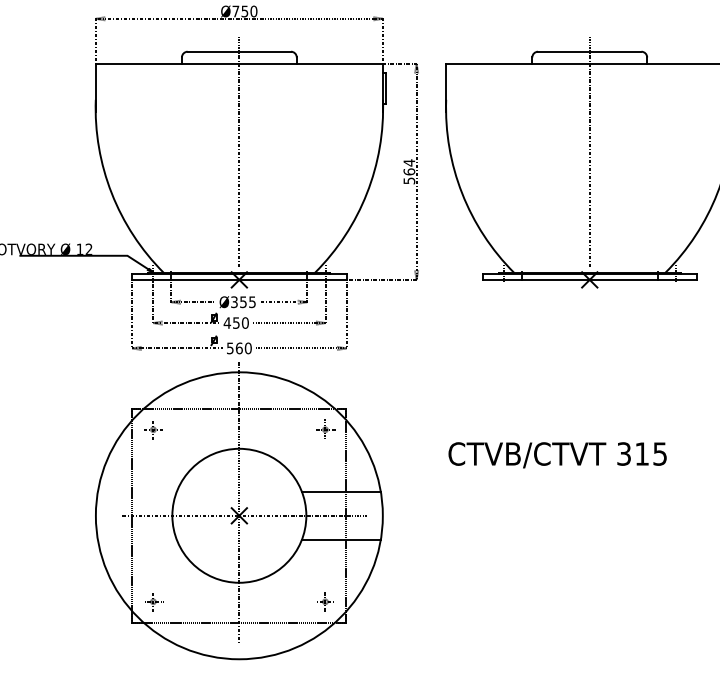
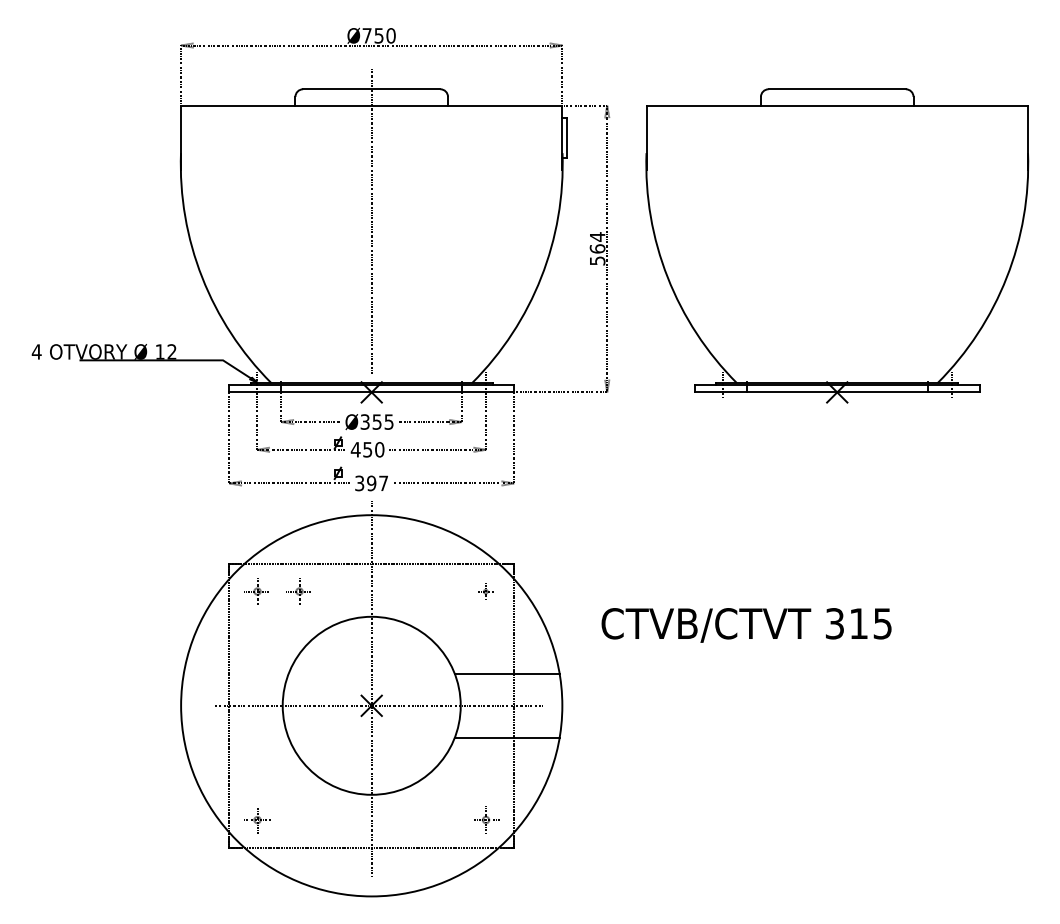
line: (589, 151) -> (837, 221), removed
text: (239, 348) -> (371, 483), 560 -> 397
part: (184, 429) -> (298, 591), added
part: (324, 429) -> (485, 591), size x0.6
text: (557, 455) -> (746, 625), moved

